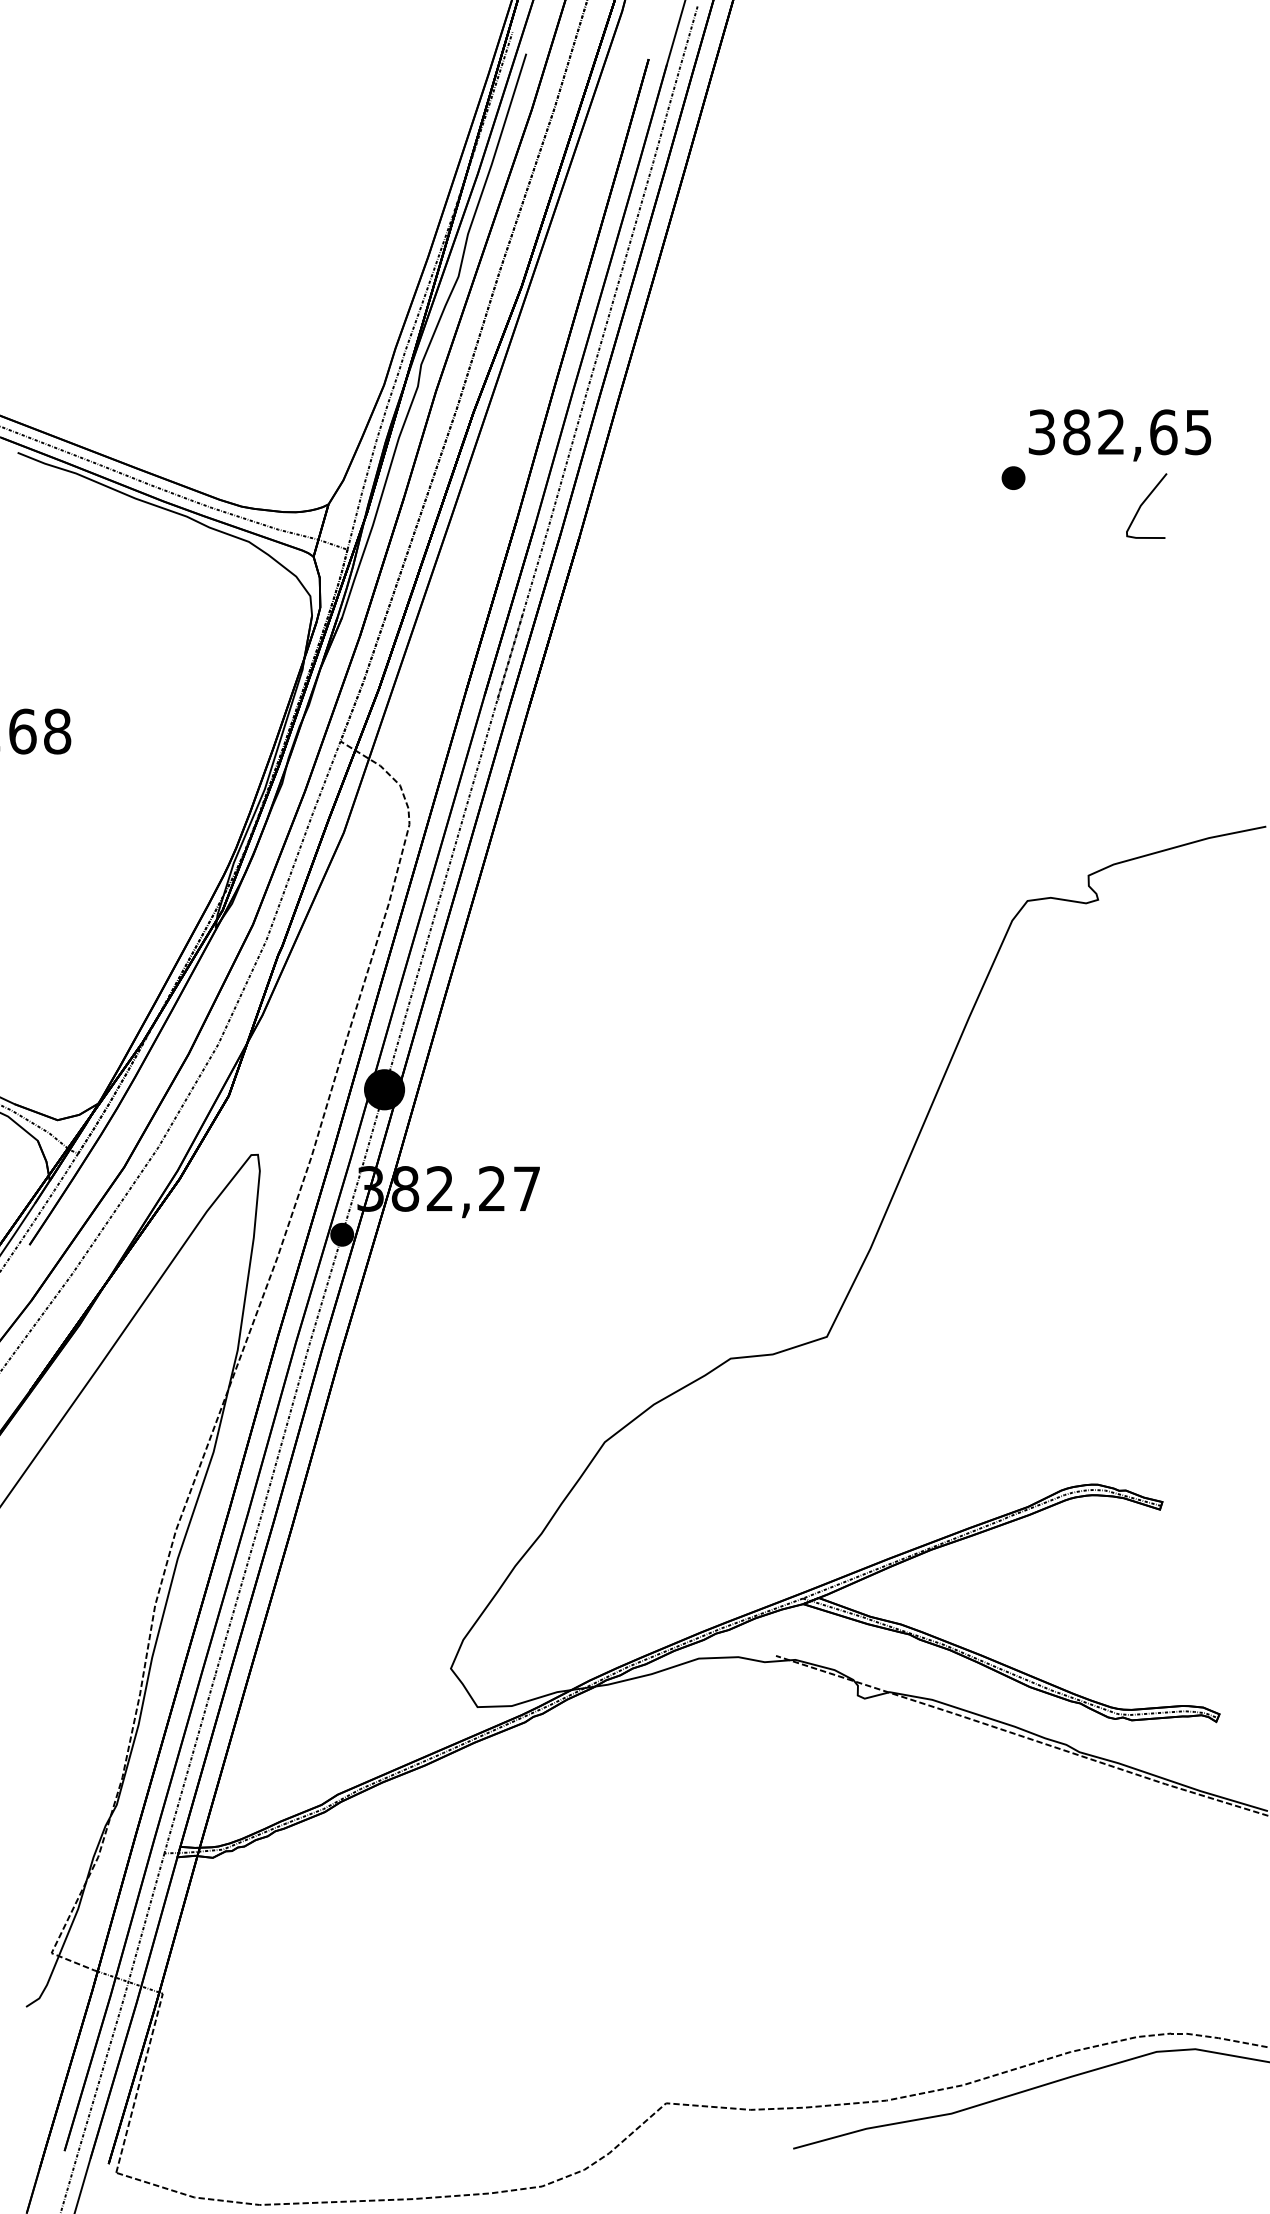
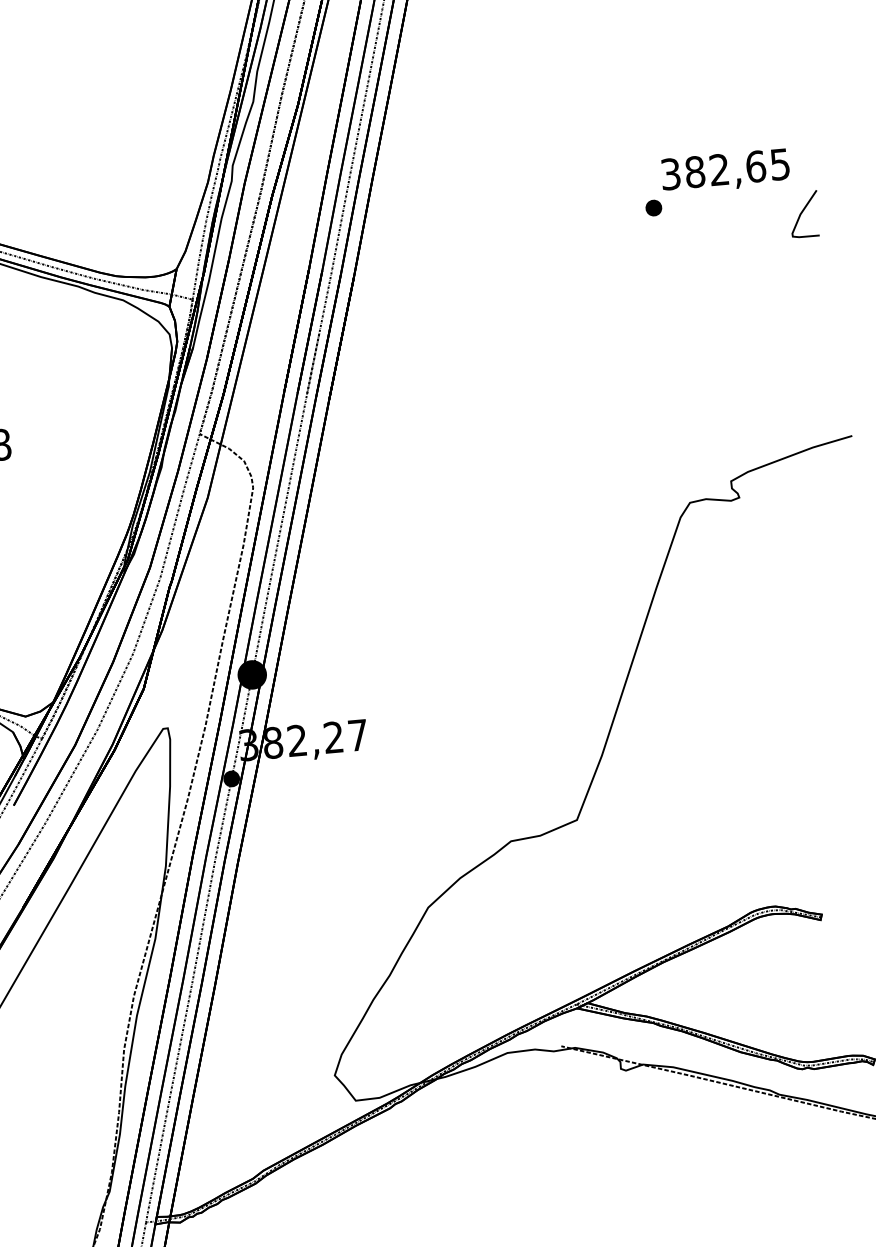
part: (1146, 505) -> (804, 213), moved

